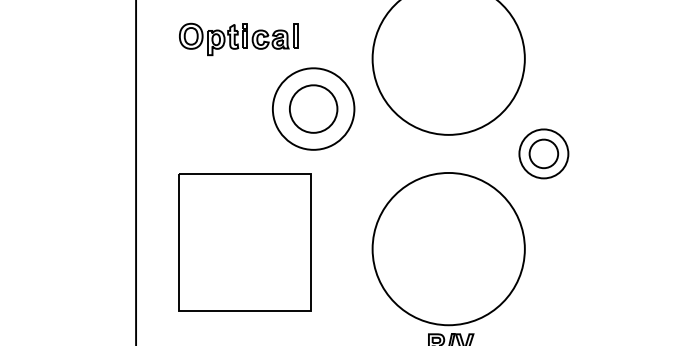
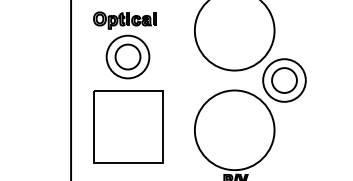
part: (312, 108) -> (127, 56), moved
part: (543, 153) -> (284, 80), size x1.67

